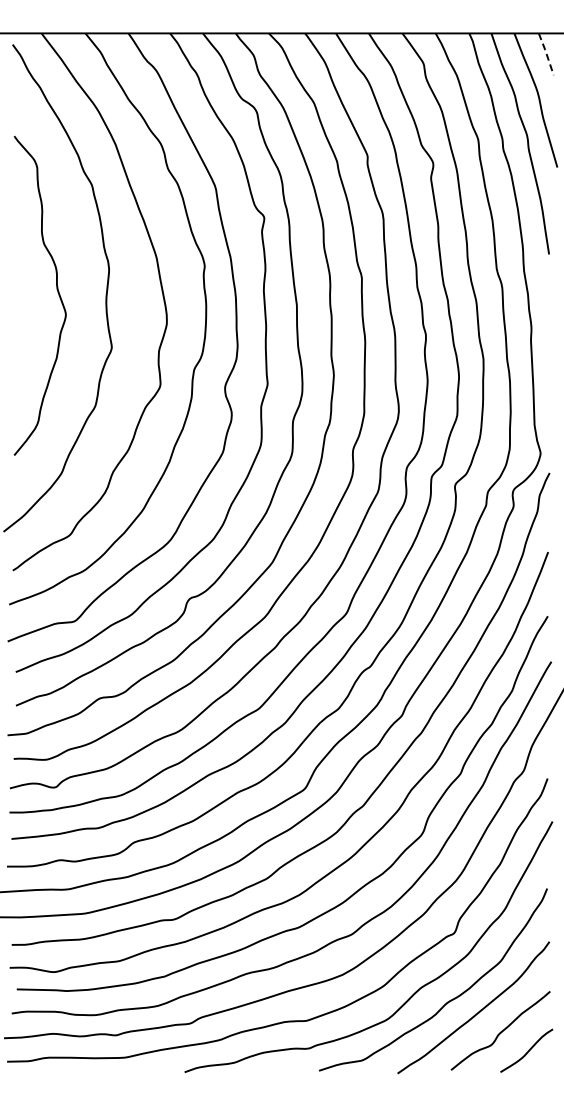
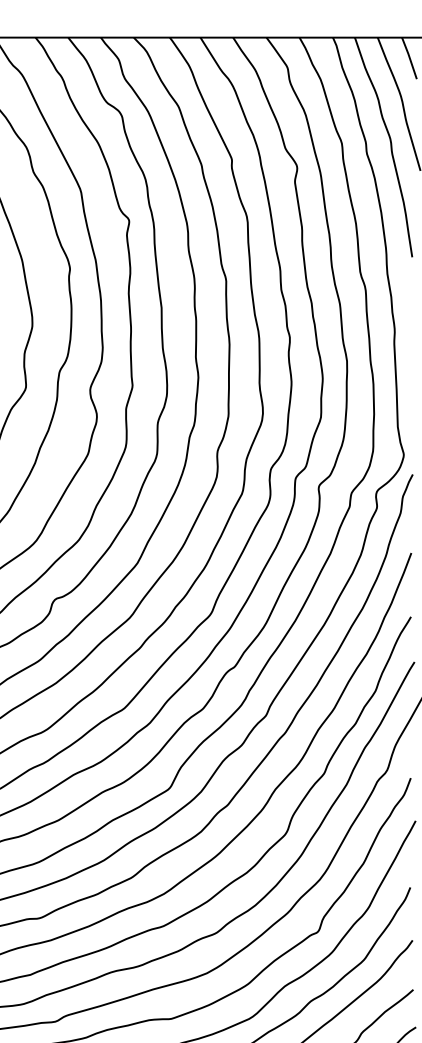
line: (546, 52) -> (409, 56), dashed -> solid

